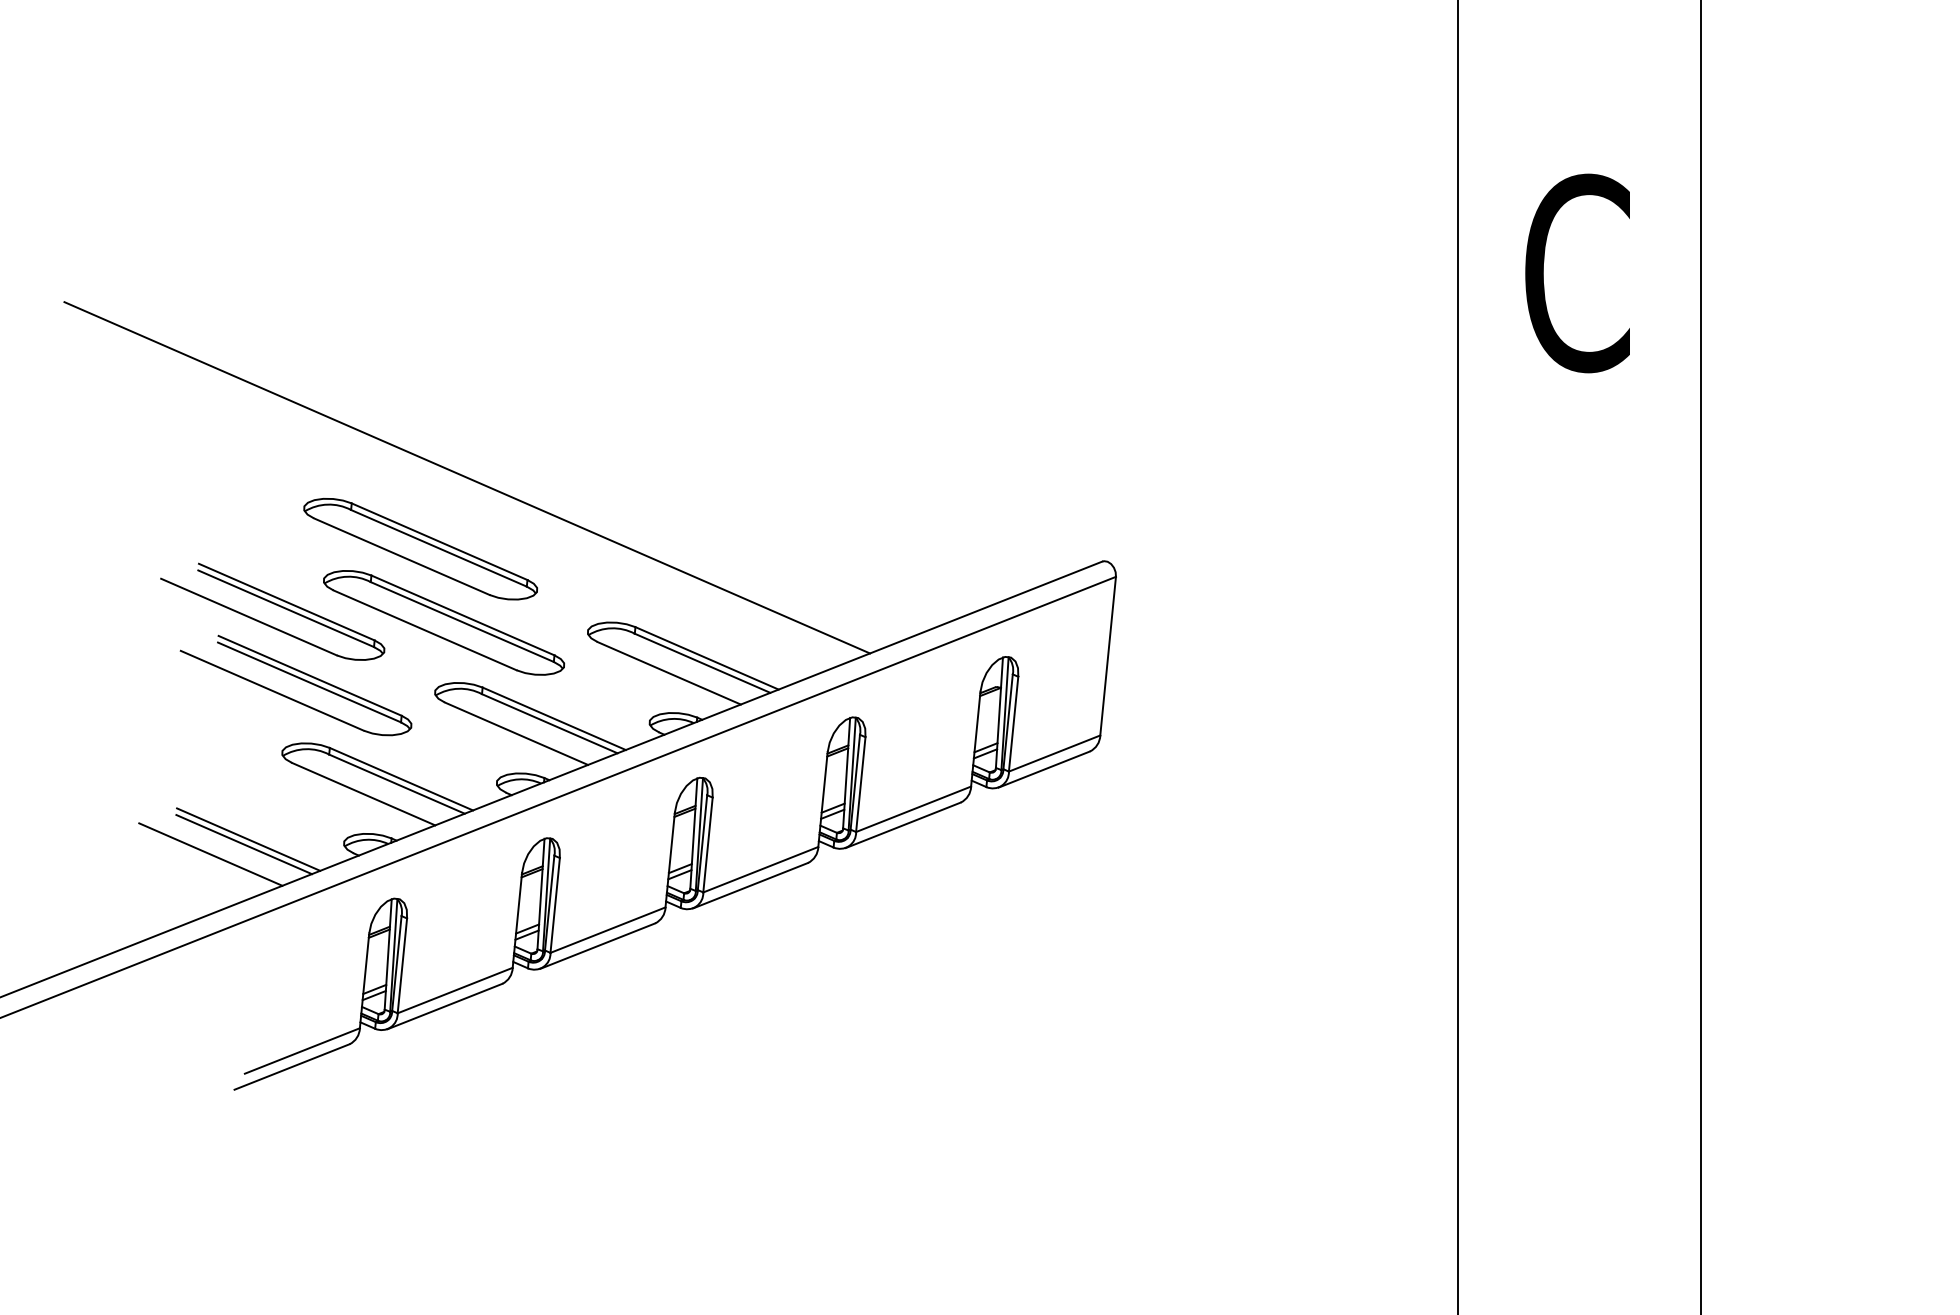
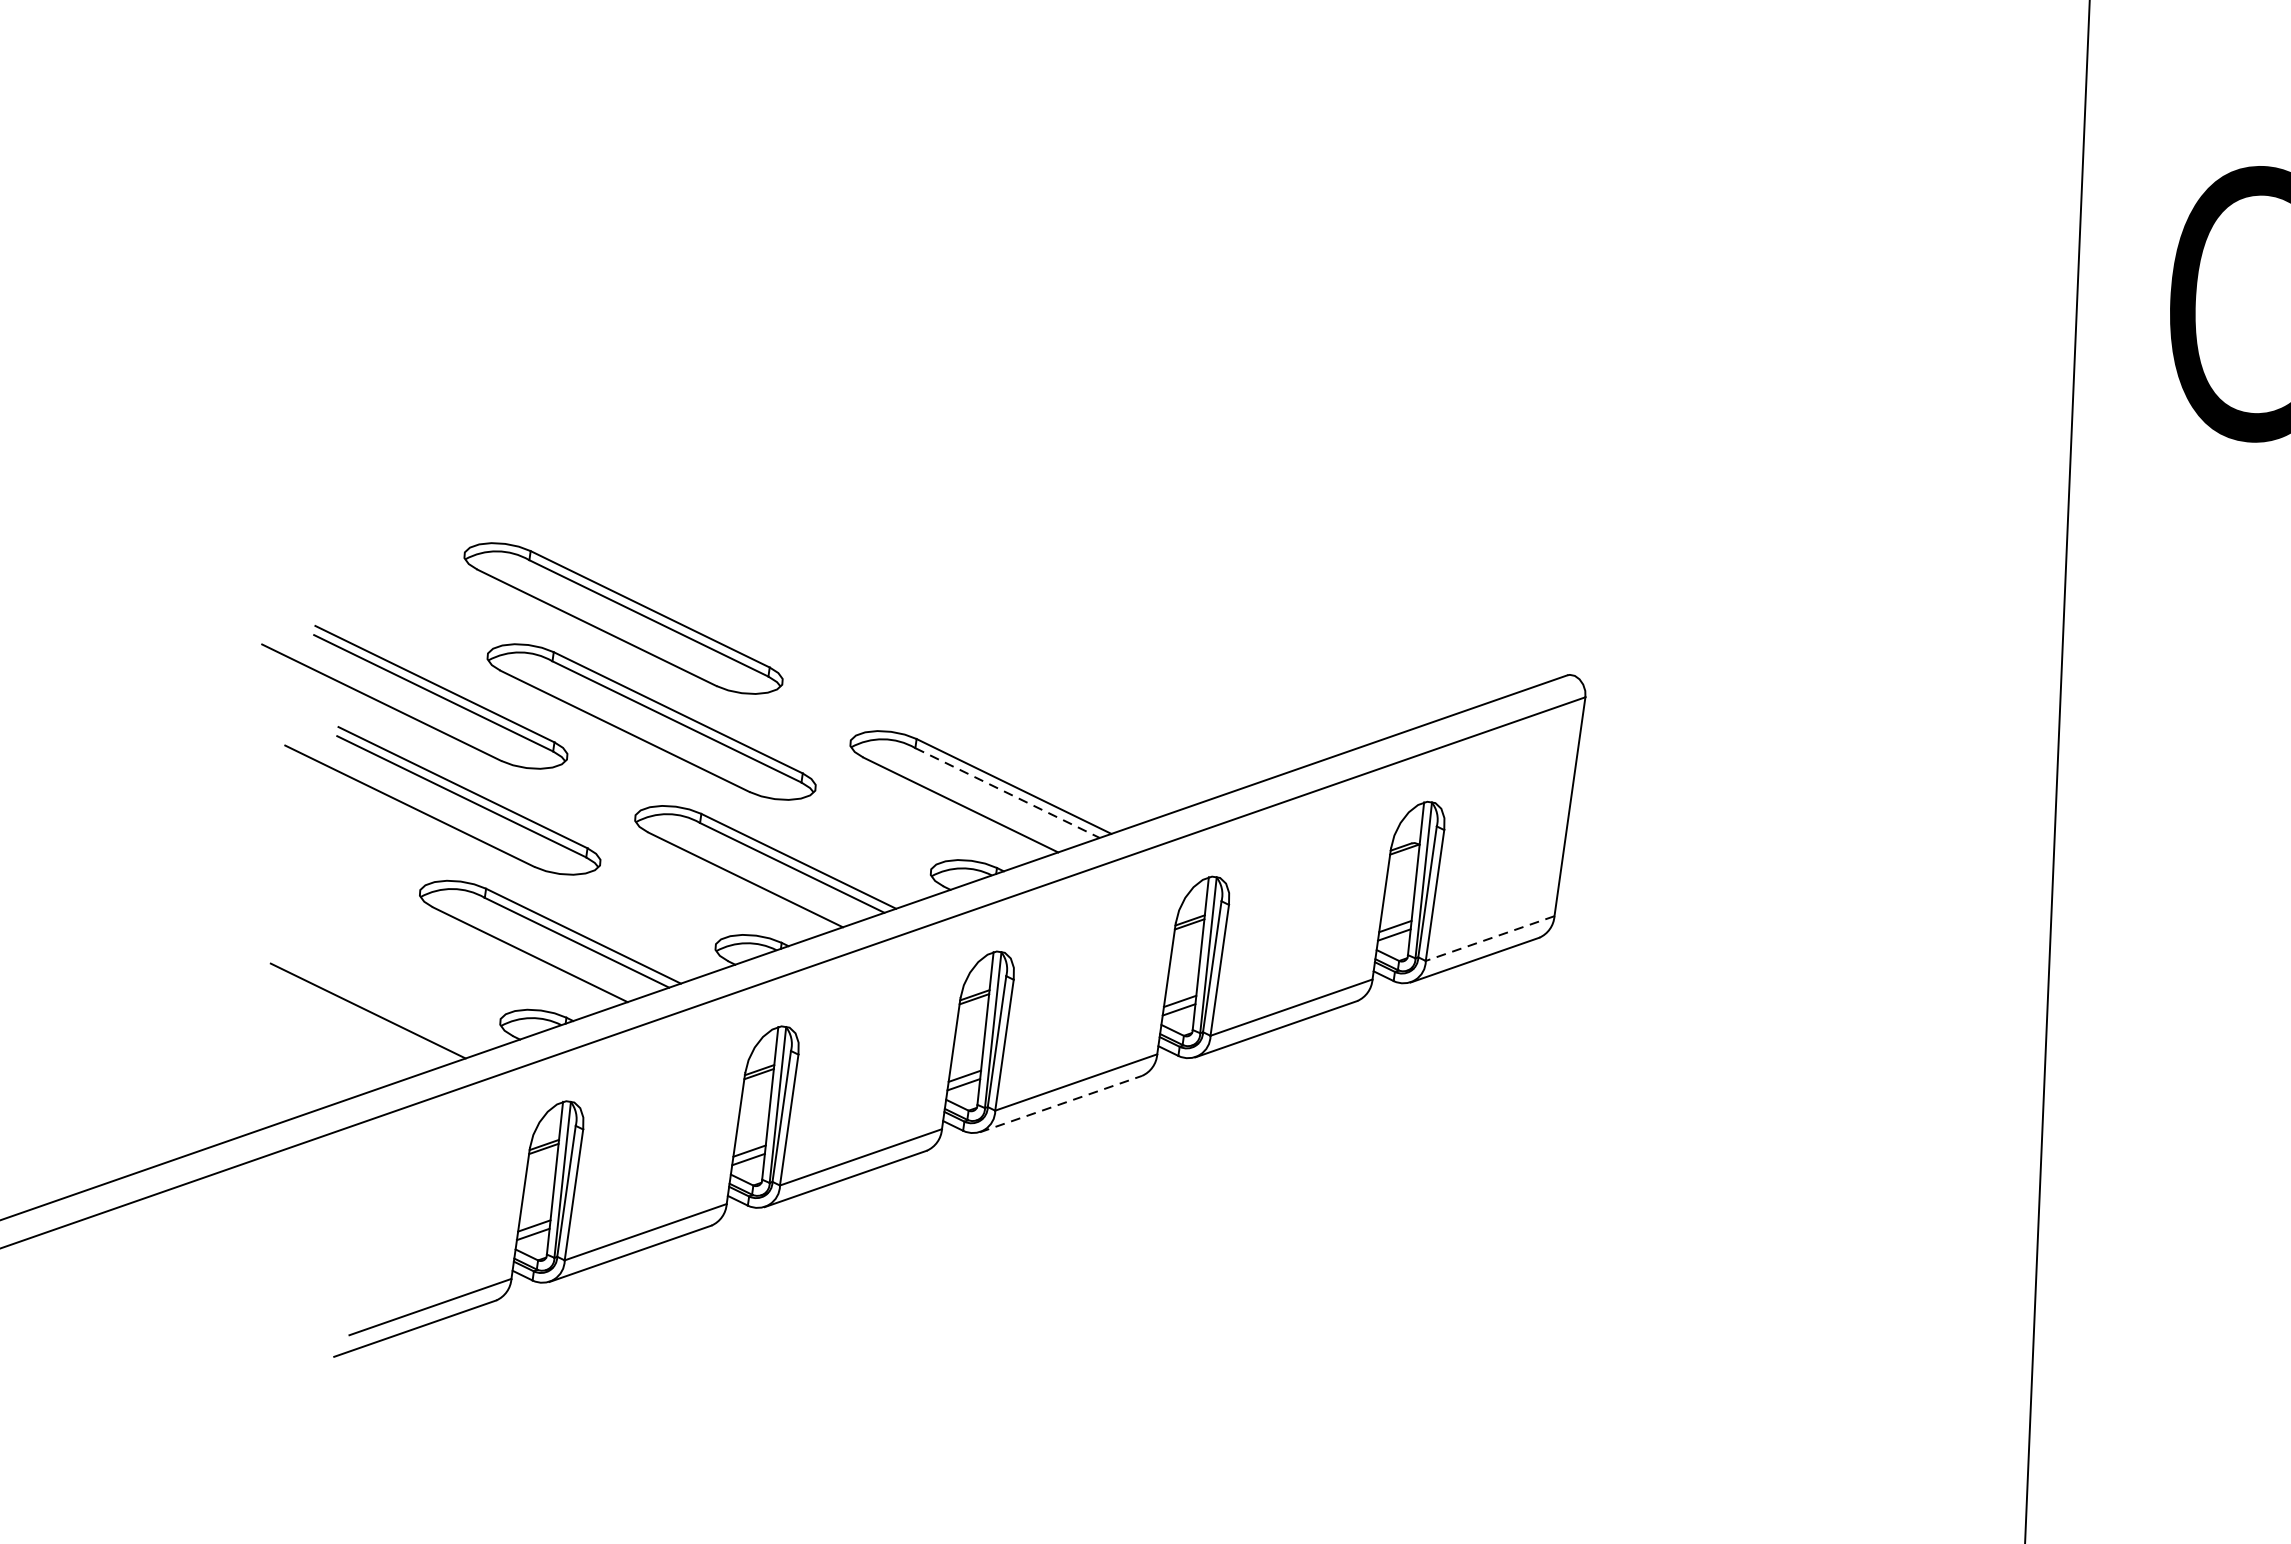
line: (467, 477) -> (692, 521), removed
line: (702, 663) -> (1007, 793), solid -> dashed
line: (1054, 753) -> (1489, 938), solid -> dashed
line: (243, 844) -> (360, 1017), removed
line: (210, 854) -> (314, 1029), removed
line: (750, 885) -> (1061, 1103), solid -> dashed

